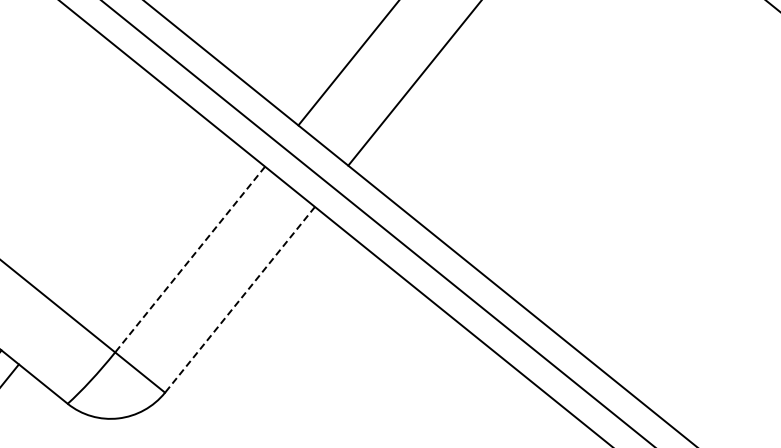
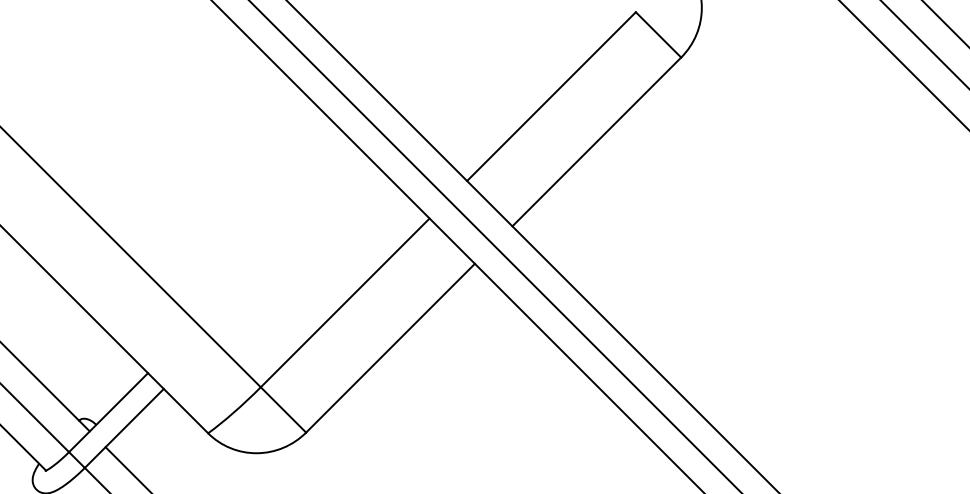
line: (189, 260) -> (344, 303), dashed -> solid
line: (240, 300) -> (390, 348), dashed -> solid

